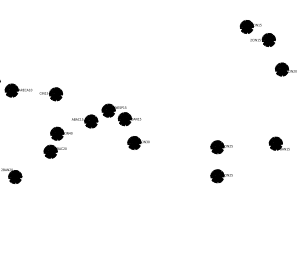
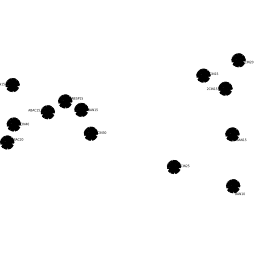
part: (257, 33) -> (214, 82), moved
part: (221, 147) -> (178, 138), removed
part: (278, 196) -> (235, 187), added

